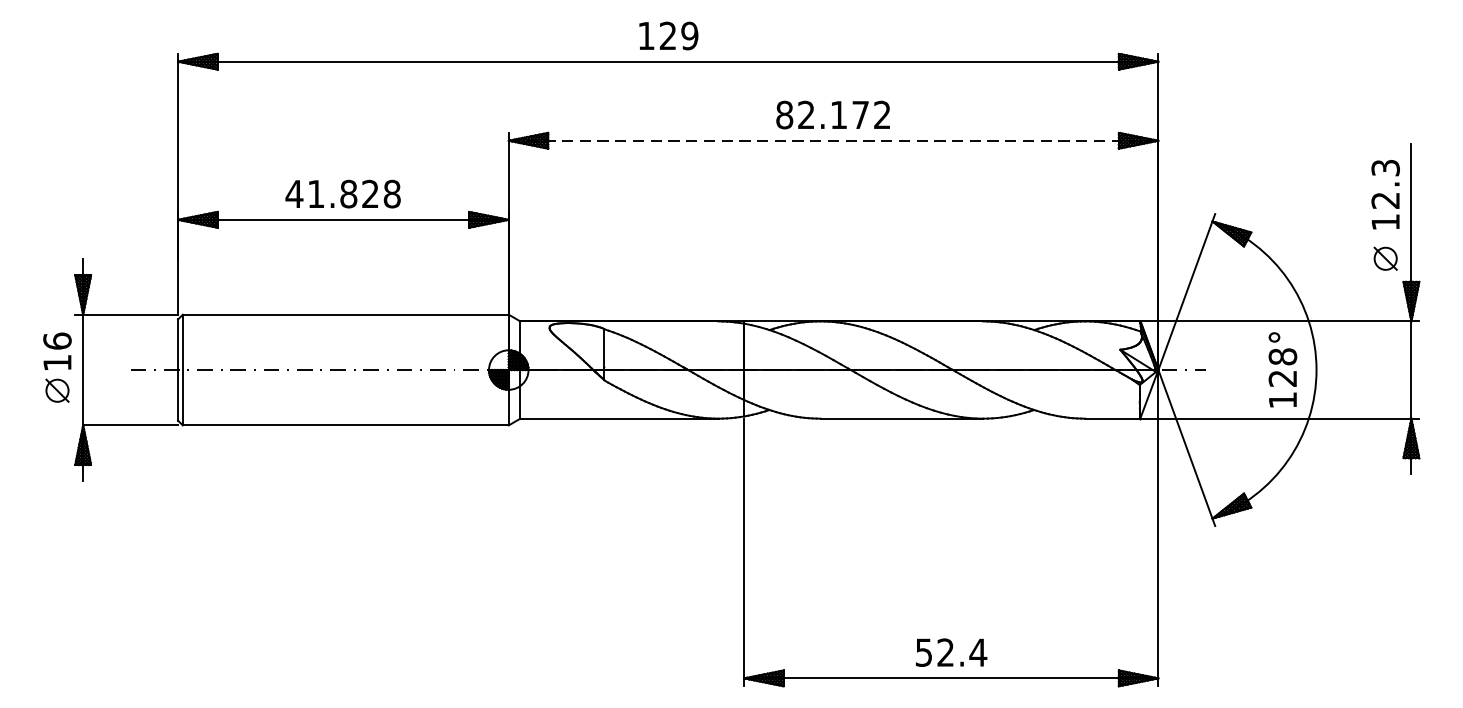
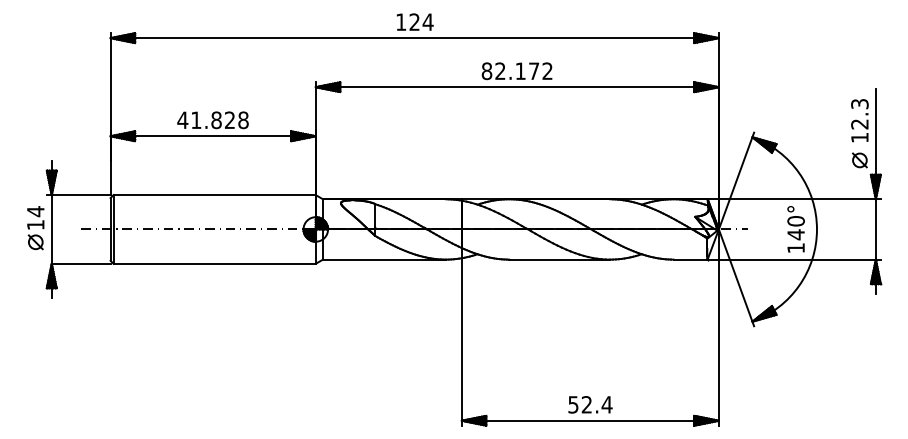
text: (688, 34) -> (427, 21), 129 -> 124
line: (833, 141) -> (517, 87), dashed -> solid
text: (57, 341) -> (35, 211), 16 -> 14
text: (1281, 368) -> (795, 228), 128° -> 140°

